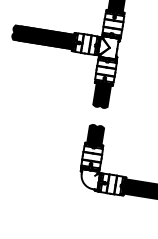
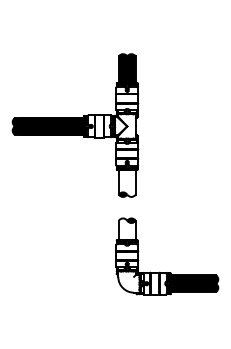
fill: (101, 95) -> (126, 182), removed
fill: (95, 134) -> (126, 229), removed

